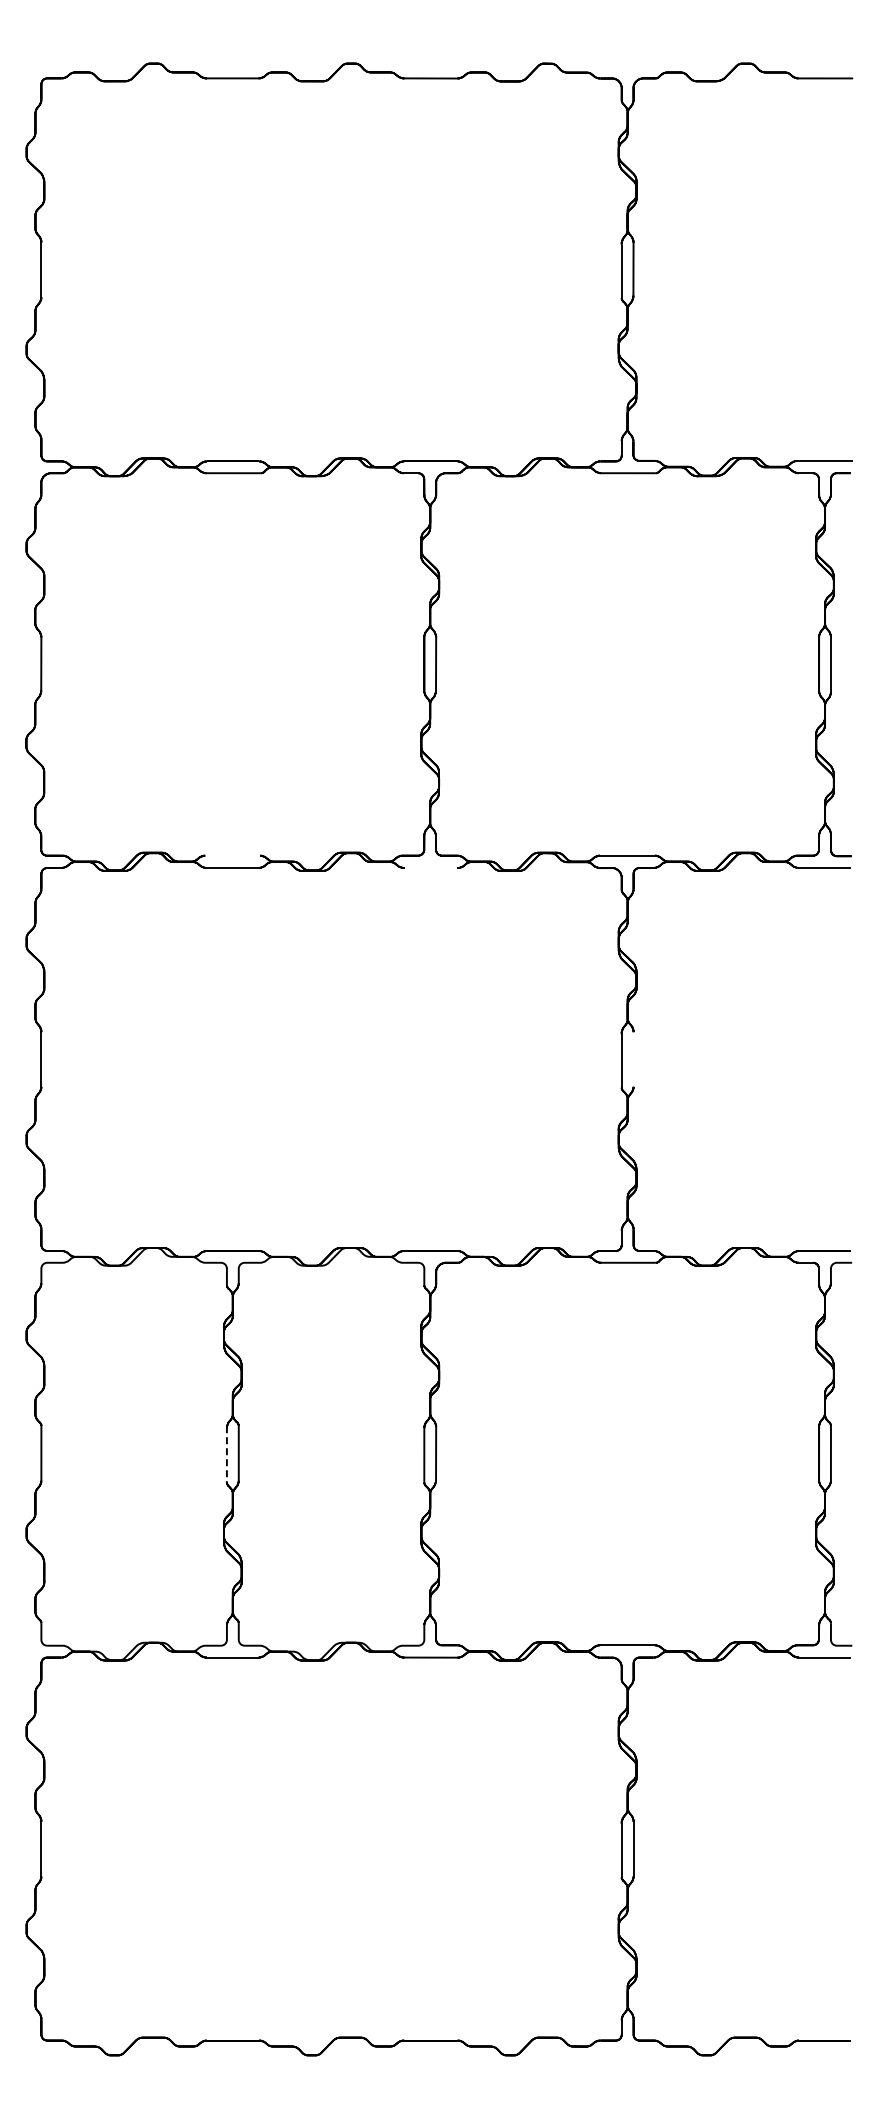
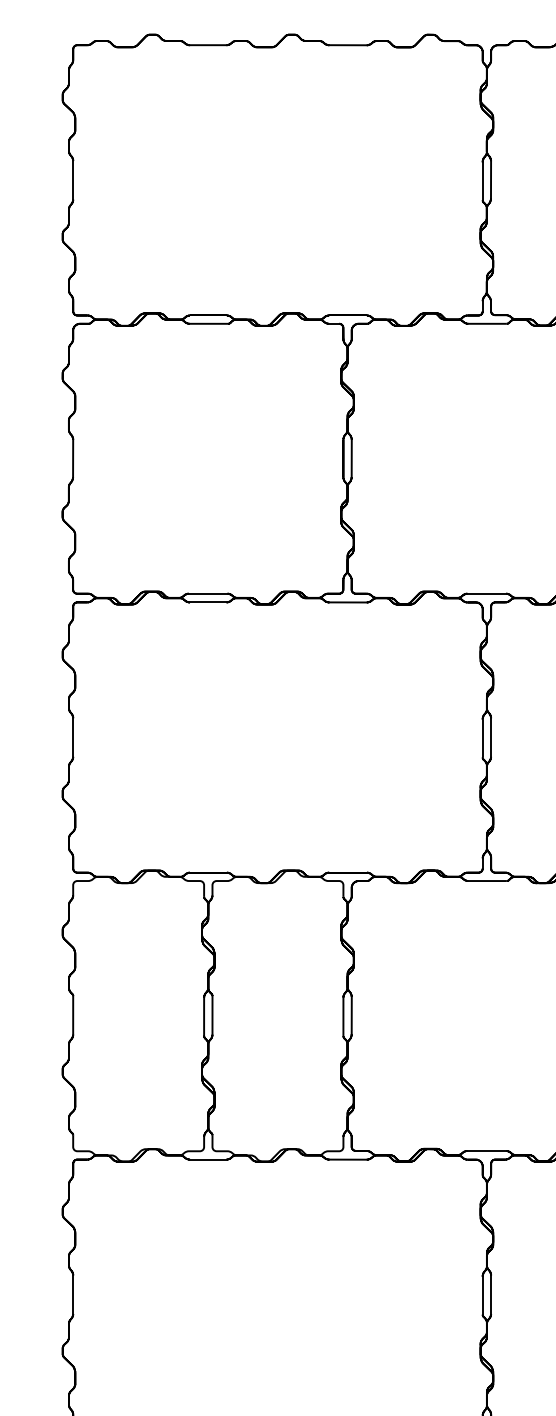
line: (231, 855) -> (207, 593), added
line: (430, 867) -> (347, 602), added
line: (633, 1059) -> (491, 737), added
line: (226, 1454) -> (203, 1016), dashed -> solid

